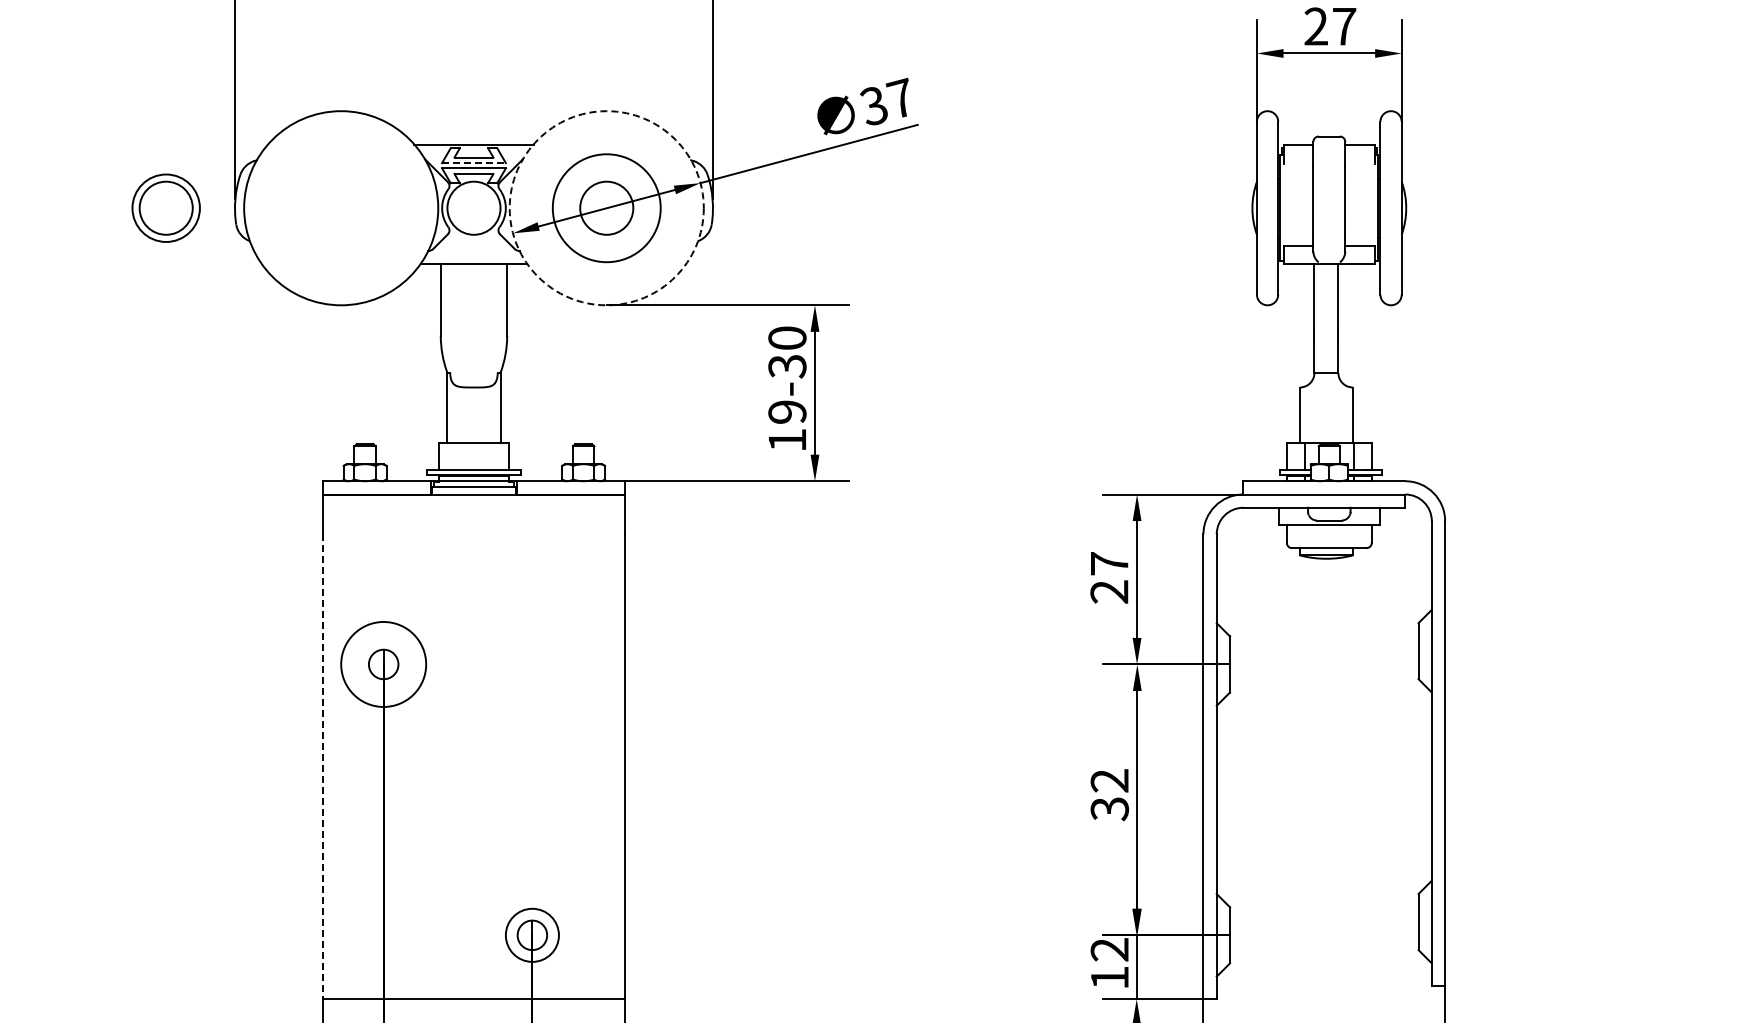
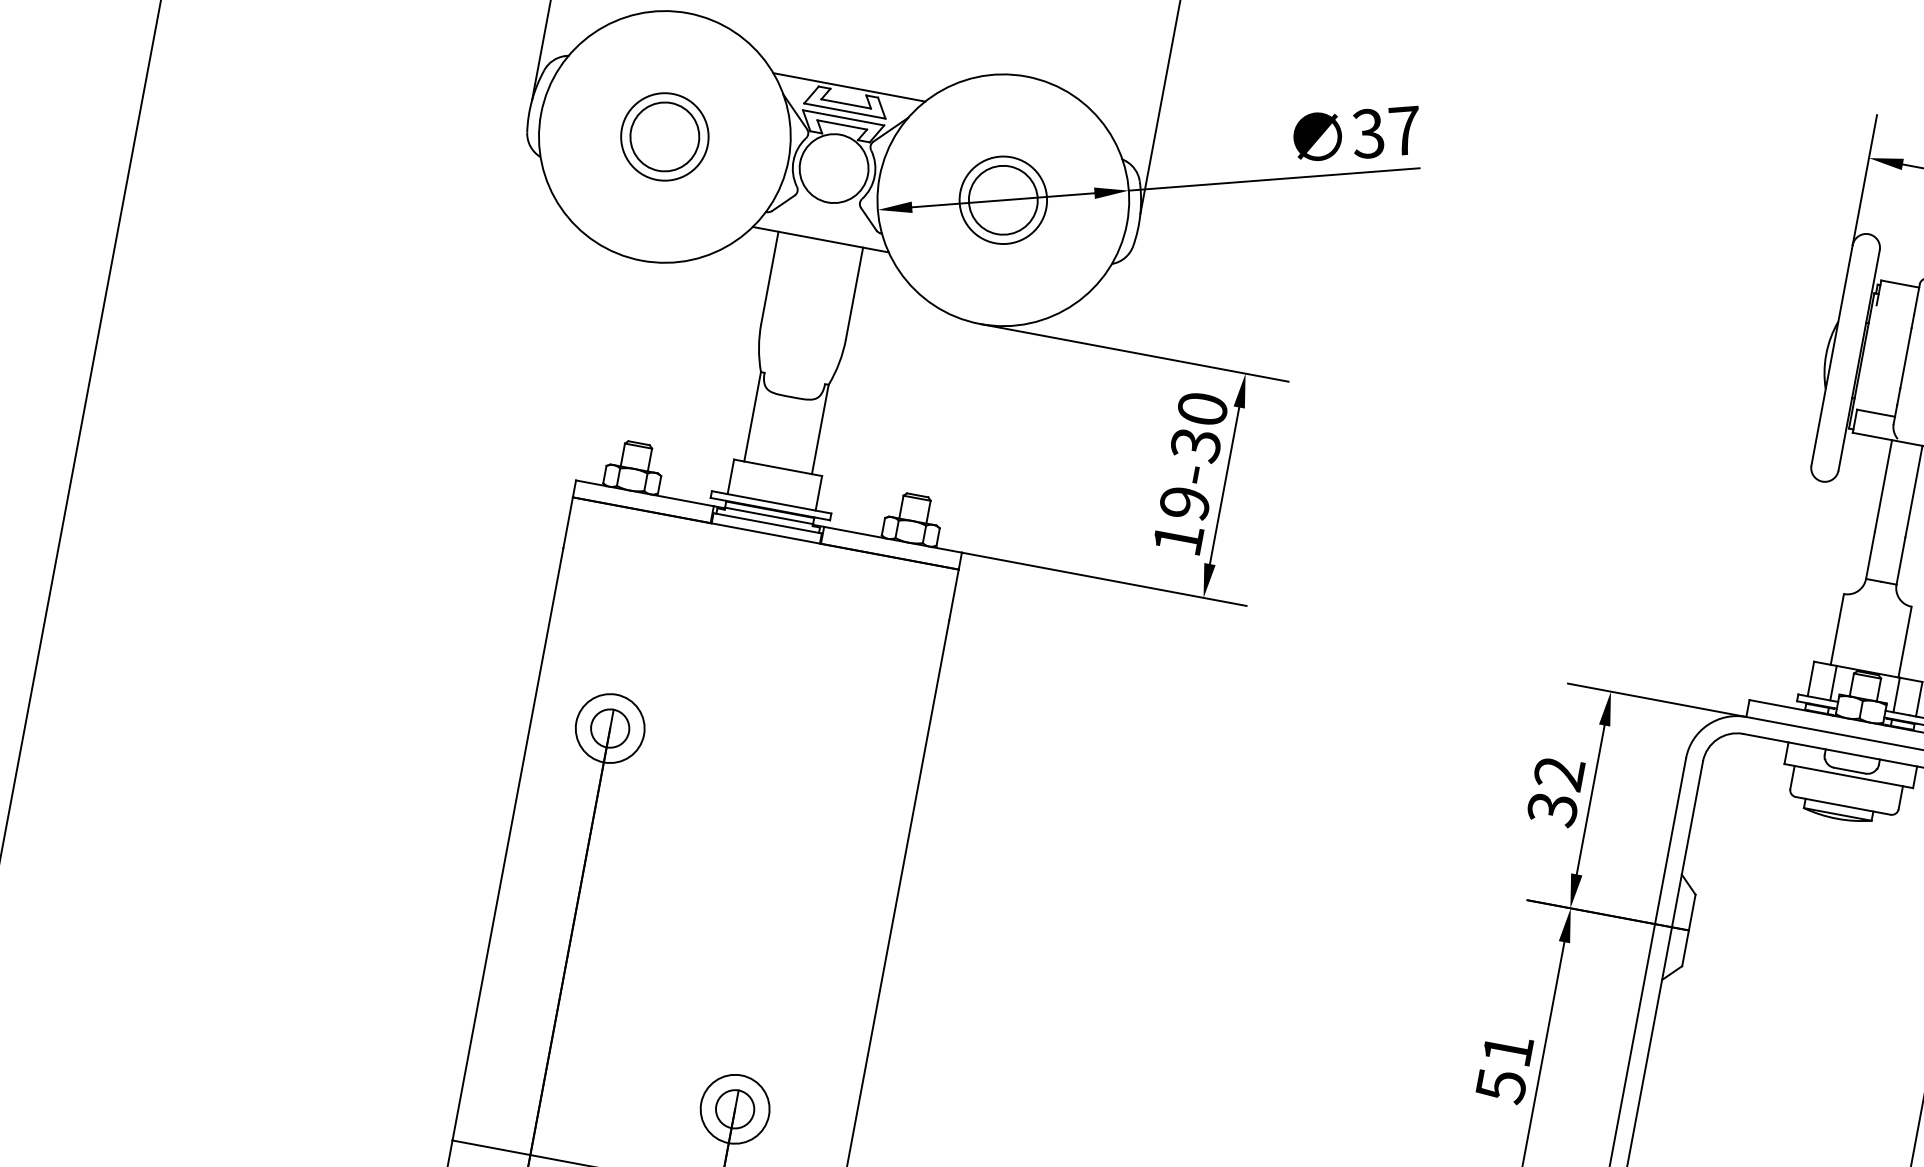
line: (473, 163) -> (844, 111), dashed -> solid
part: (165, 207) -> (664, 135), moved
circle: (606, 207) -> (1003, 199), size x0.62
circle: (606, 208) -> (1002, 200), dashed -> solid
text: (1109, 578) -> (1555, 792), 27 -> 32
circle: (383, 664) -> (609, 728), size x0.62
line: (322, 767) -> (507, 845), dashed -> solid
text: (1109, 795) -> (1504, 1068), 32 -> 51

